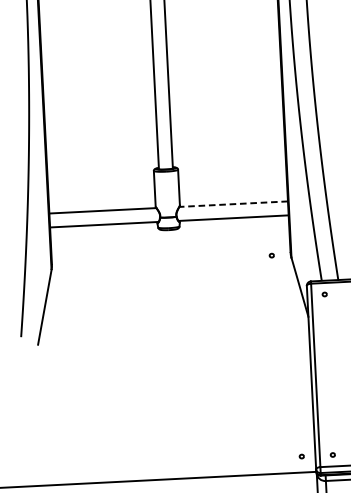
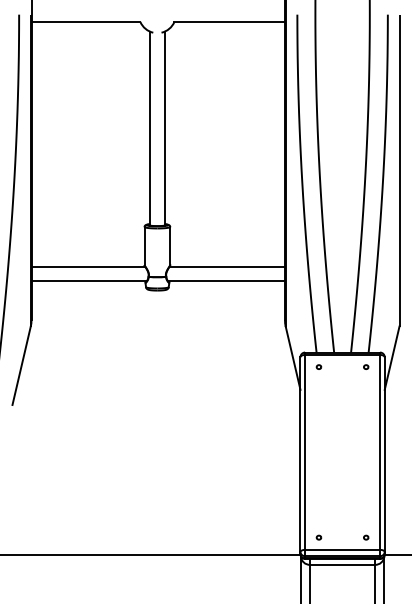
line: (233, 204) -> (227, 266), dashed -> solid
part: (271, 255) -> (264, 322), removed
part: (301, 456) -> (285, 537), removed

